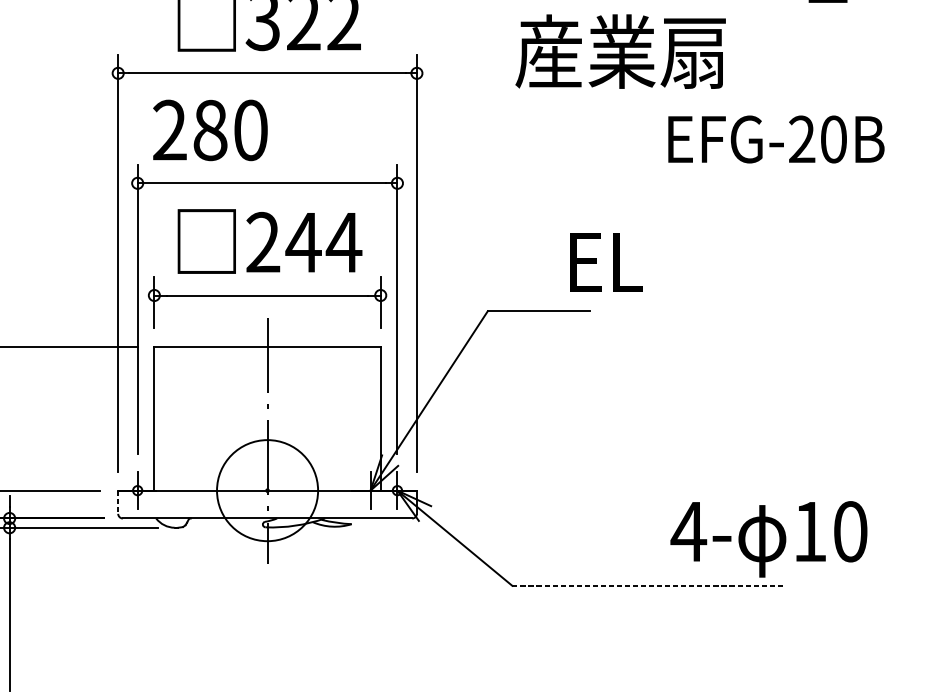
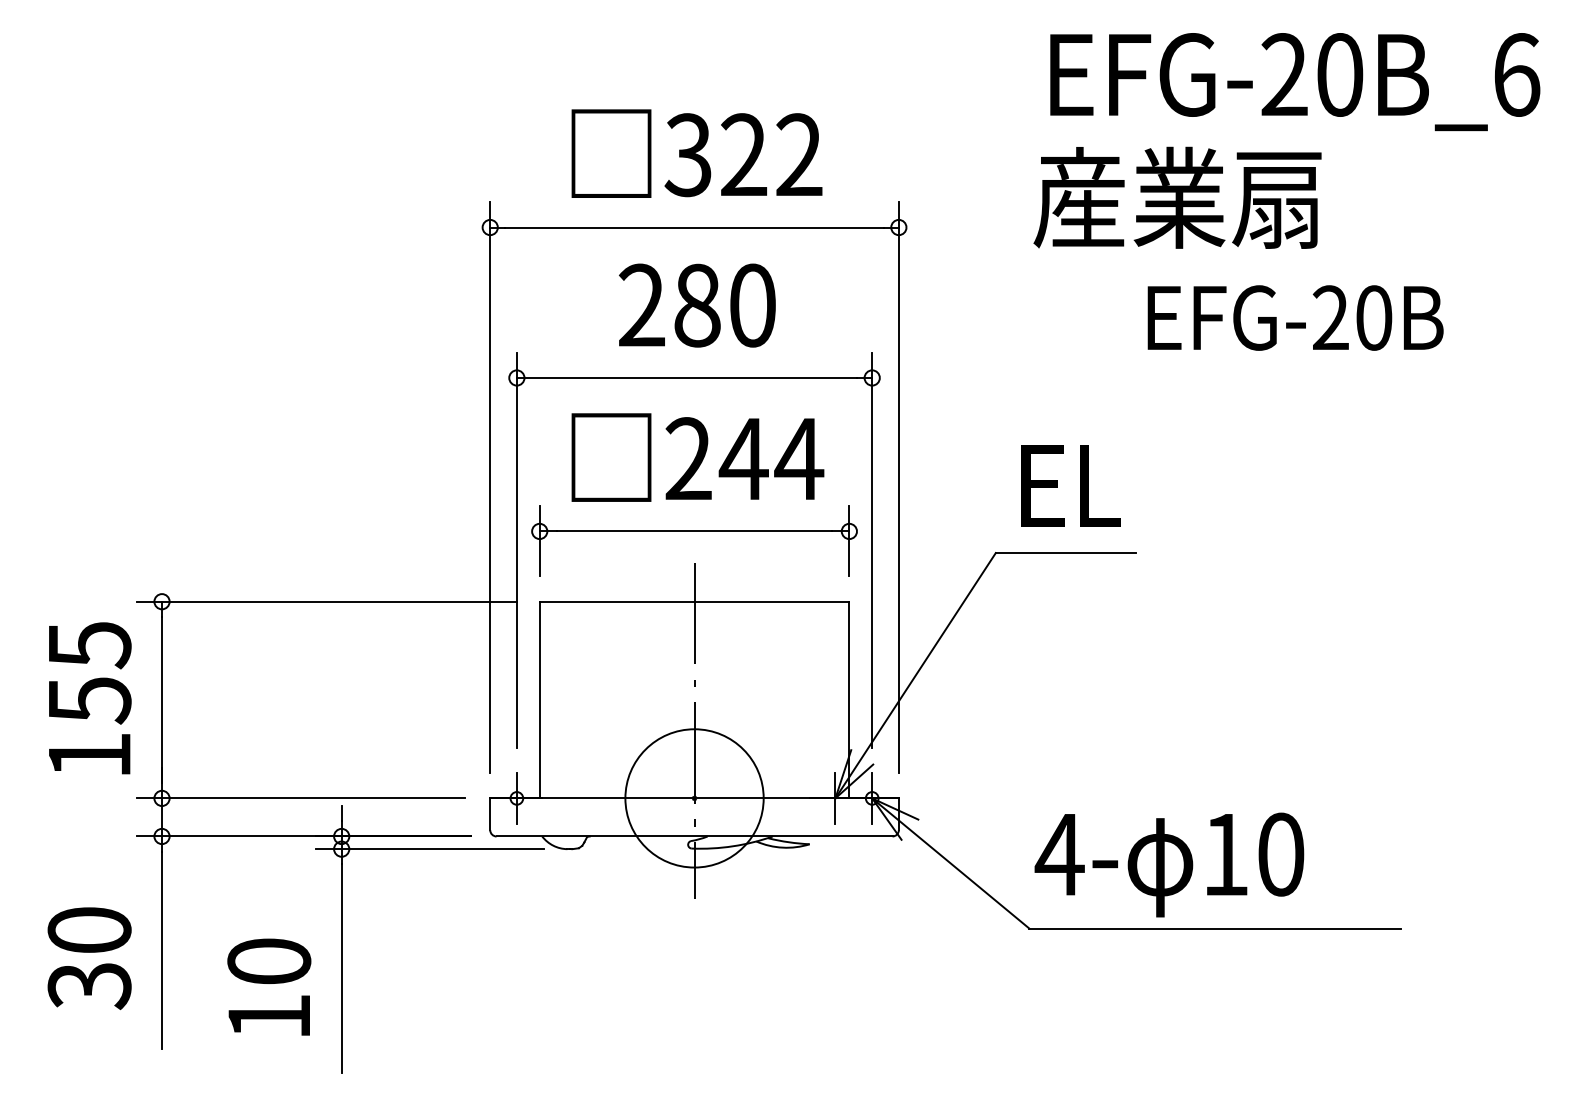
text: (210, 130) -> (697, 305), moved
text: (776, 139) -> (1295, 317), moved
text: (605, 261) -> (1070, 485), moved
line: (118, 502) -> (490, 814), dashed -> solid
text: (768, 538) -> (1169, 864), moved
line: (648, 585) -> (1215, 928), dashed -> solid

